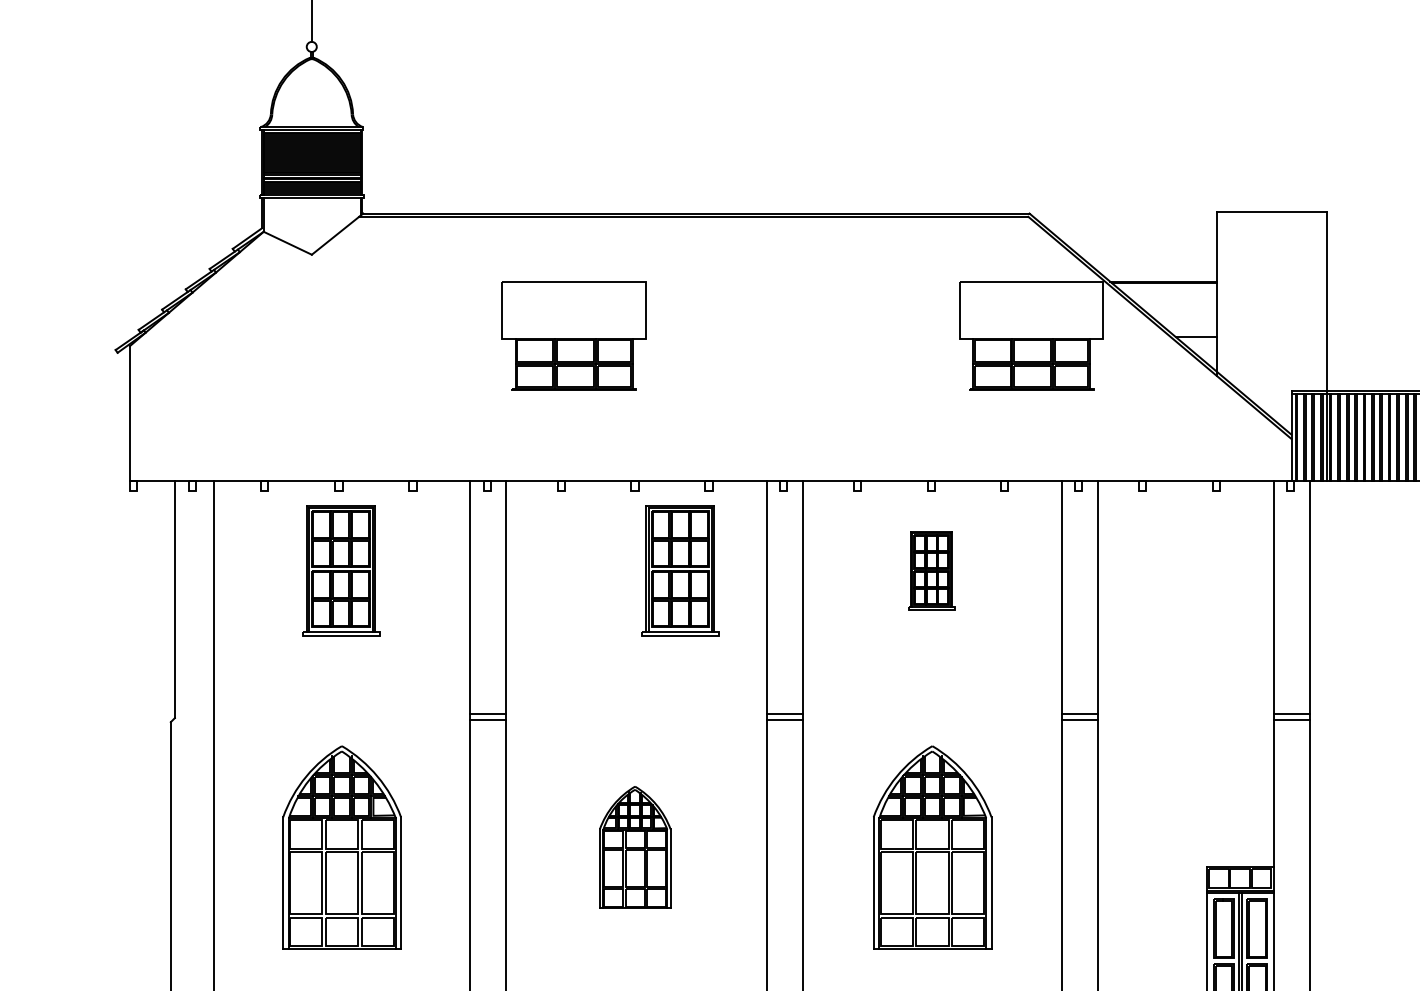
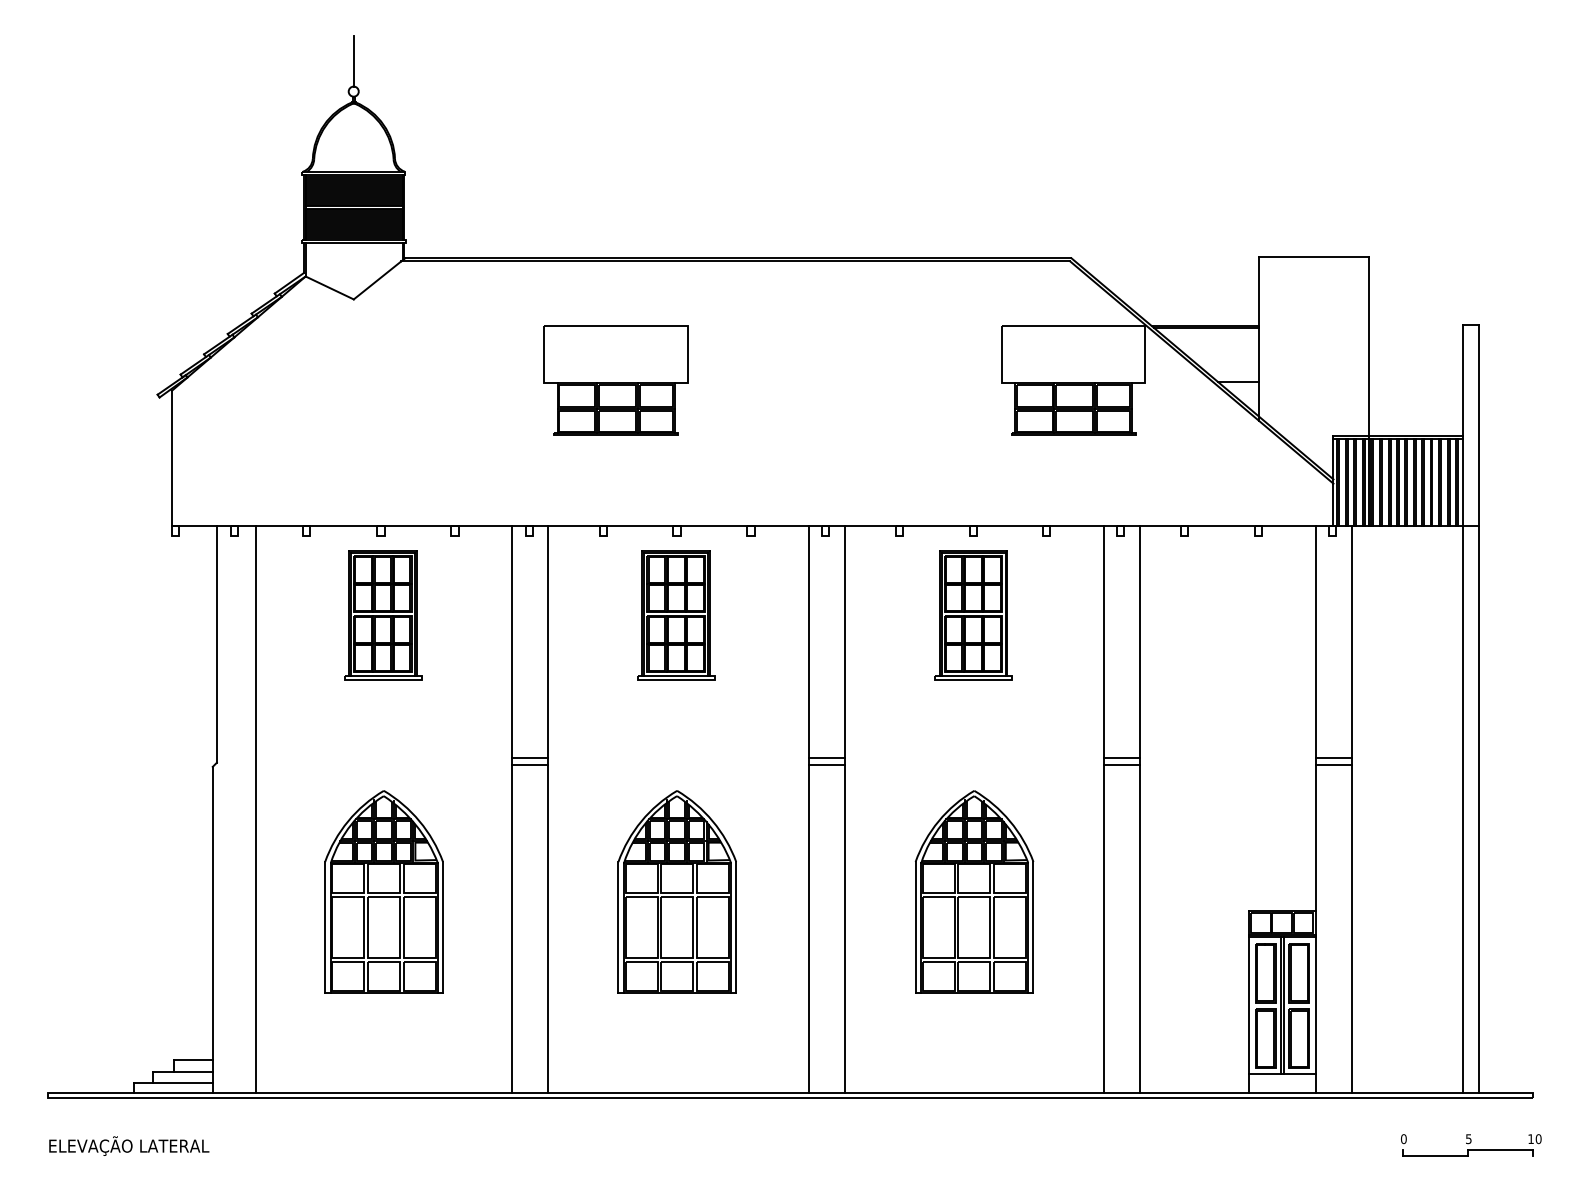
part: (680, 570) -> (676, 615), moved
part: (931, 570) -> (973, 615), size x1.67
part: (634, 846) -> (676, 891), size x1.67

